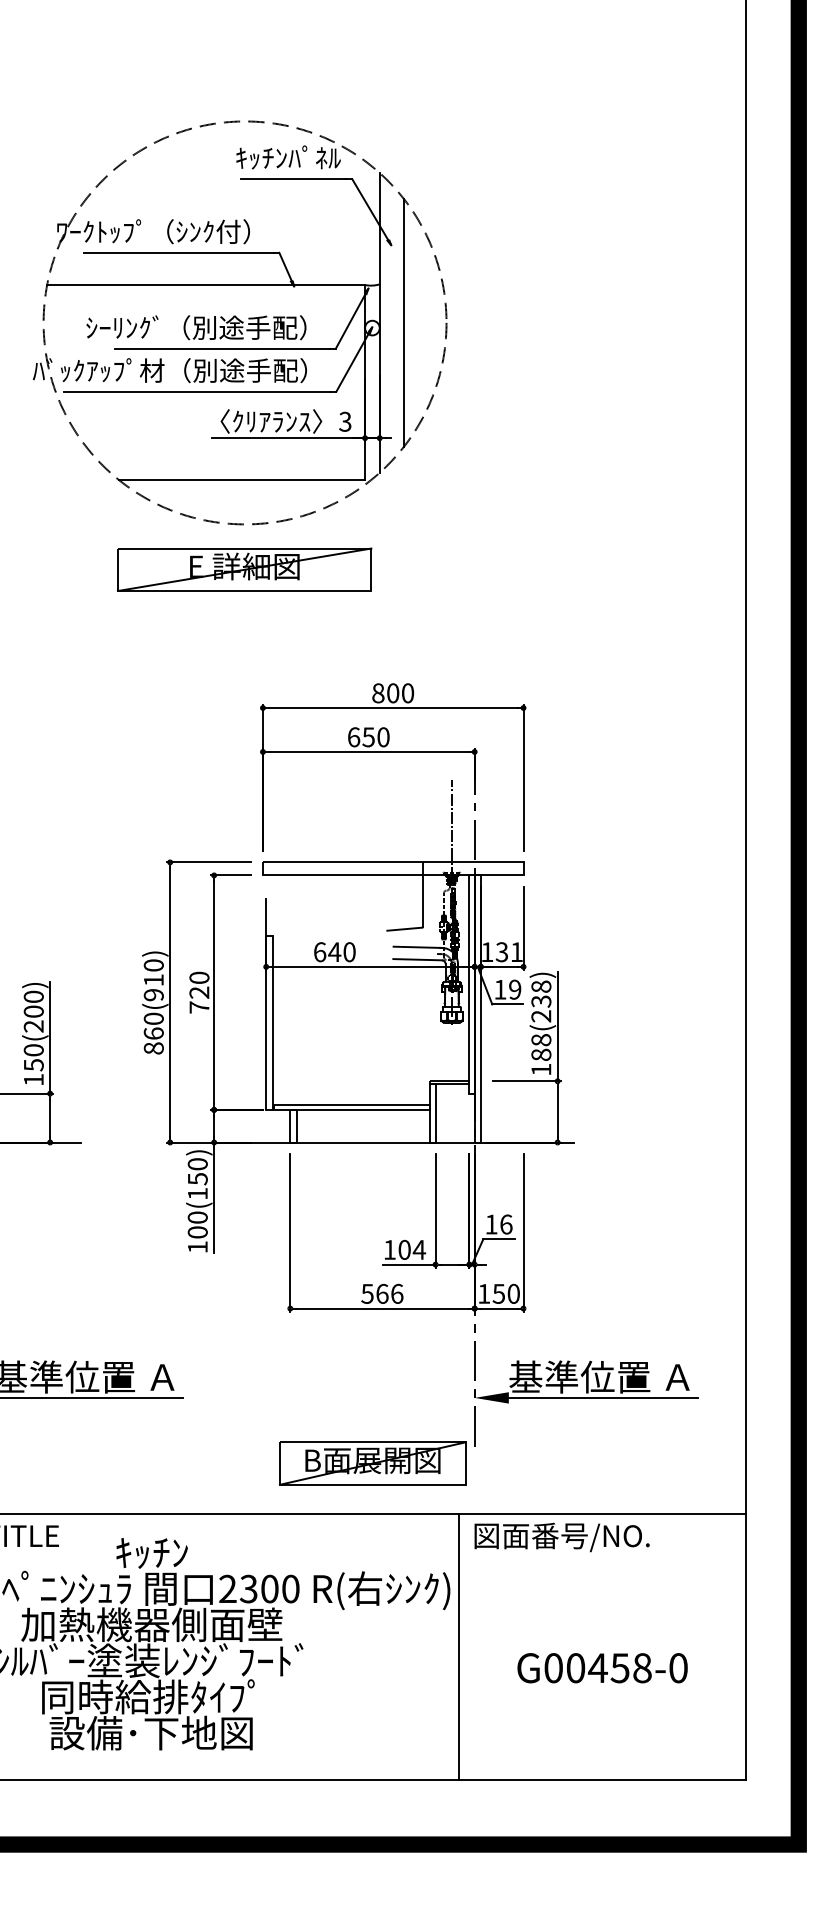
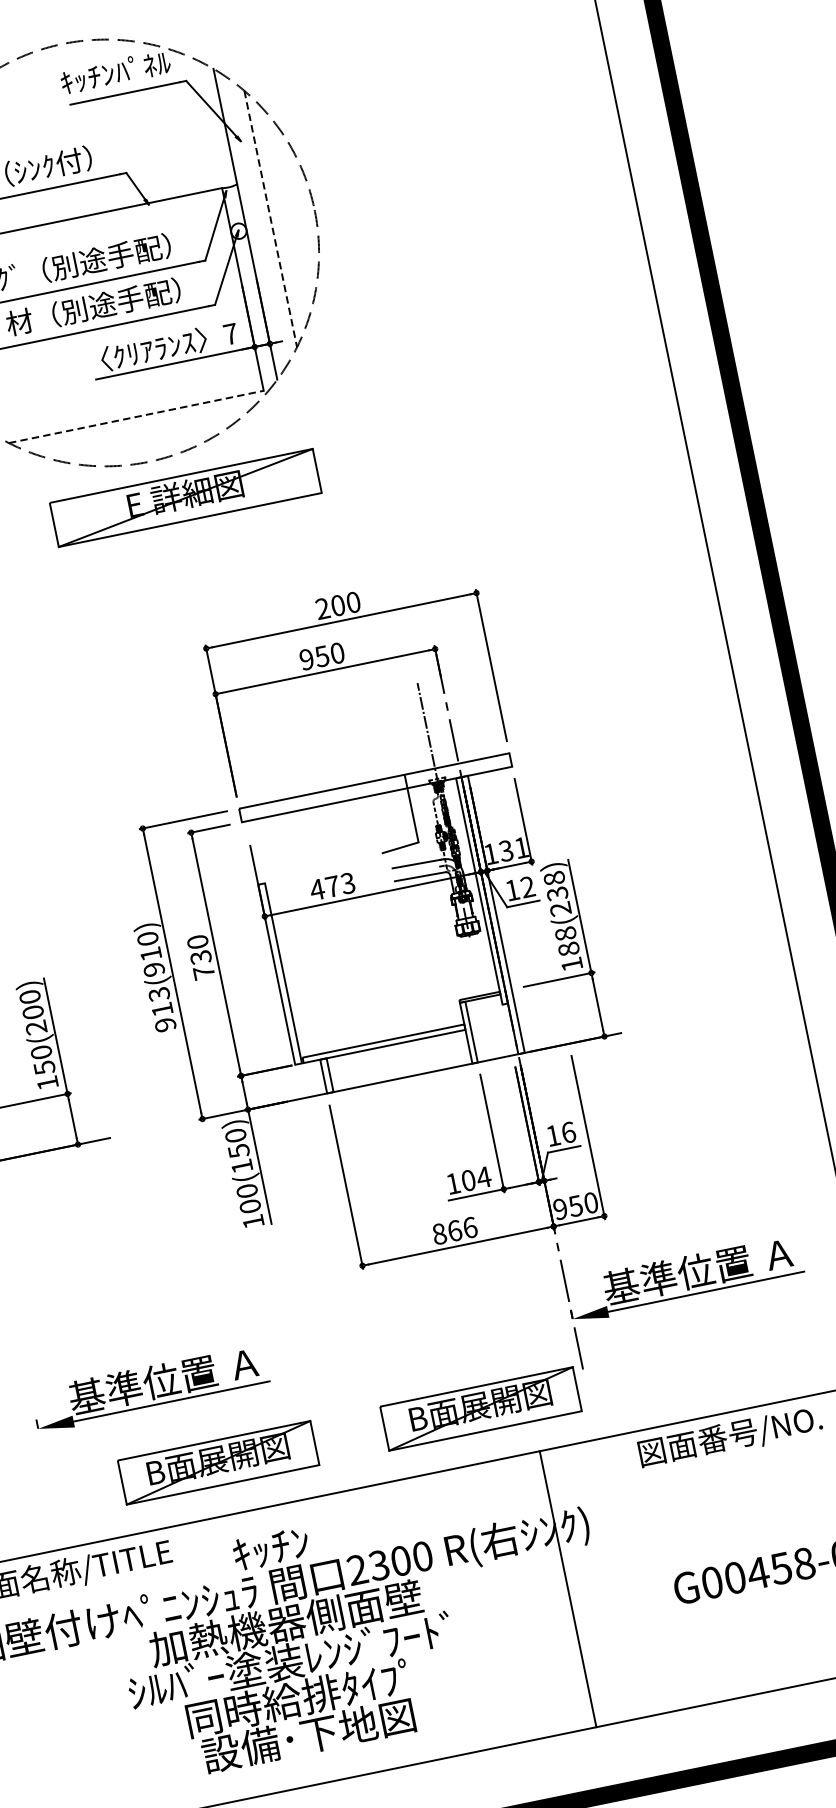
line: (404, 322) -> (270, 218), solid -> dashed
text: (345, 421) -> (230, 333), 3 -> 7
line: (242, 480) -> (136, 416), solid -> dashed
part: (244, 569) -> (185, 497), moved
text: (378, 693) -> (323, 608), 800 -> 200
text: (353, 737) -> (306, 659), 650 -> 950
text: (334, 952) -> (332, 886), 640 -> 473
text: (515, 989) -> (528, 886), 19 -> 12
text: (199, 992) -> (201, 957), 720 -> 730
text: (153, 1033) -> (162, 1009), 860(910) -> 913(910)
text: (367, 1293) -> (439, 1233), 566 -> 866
text: (484, 1293) -> (560, 1208), 150 -> 950
part: (119, 1463) -> (218, 1462), added
text: (561, 1537) -> (729, 1437), moved
line: (459, 1646) -> (568, 1588), moved

